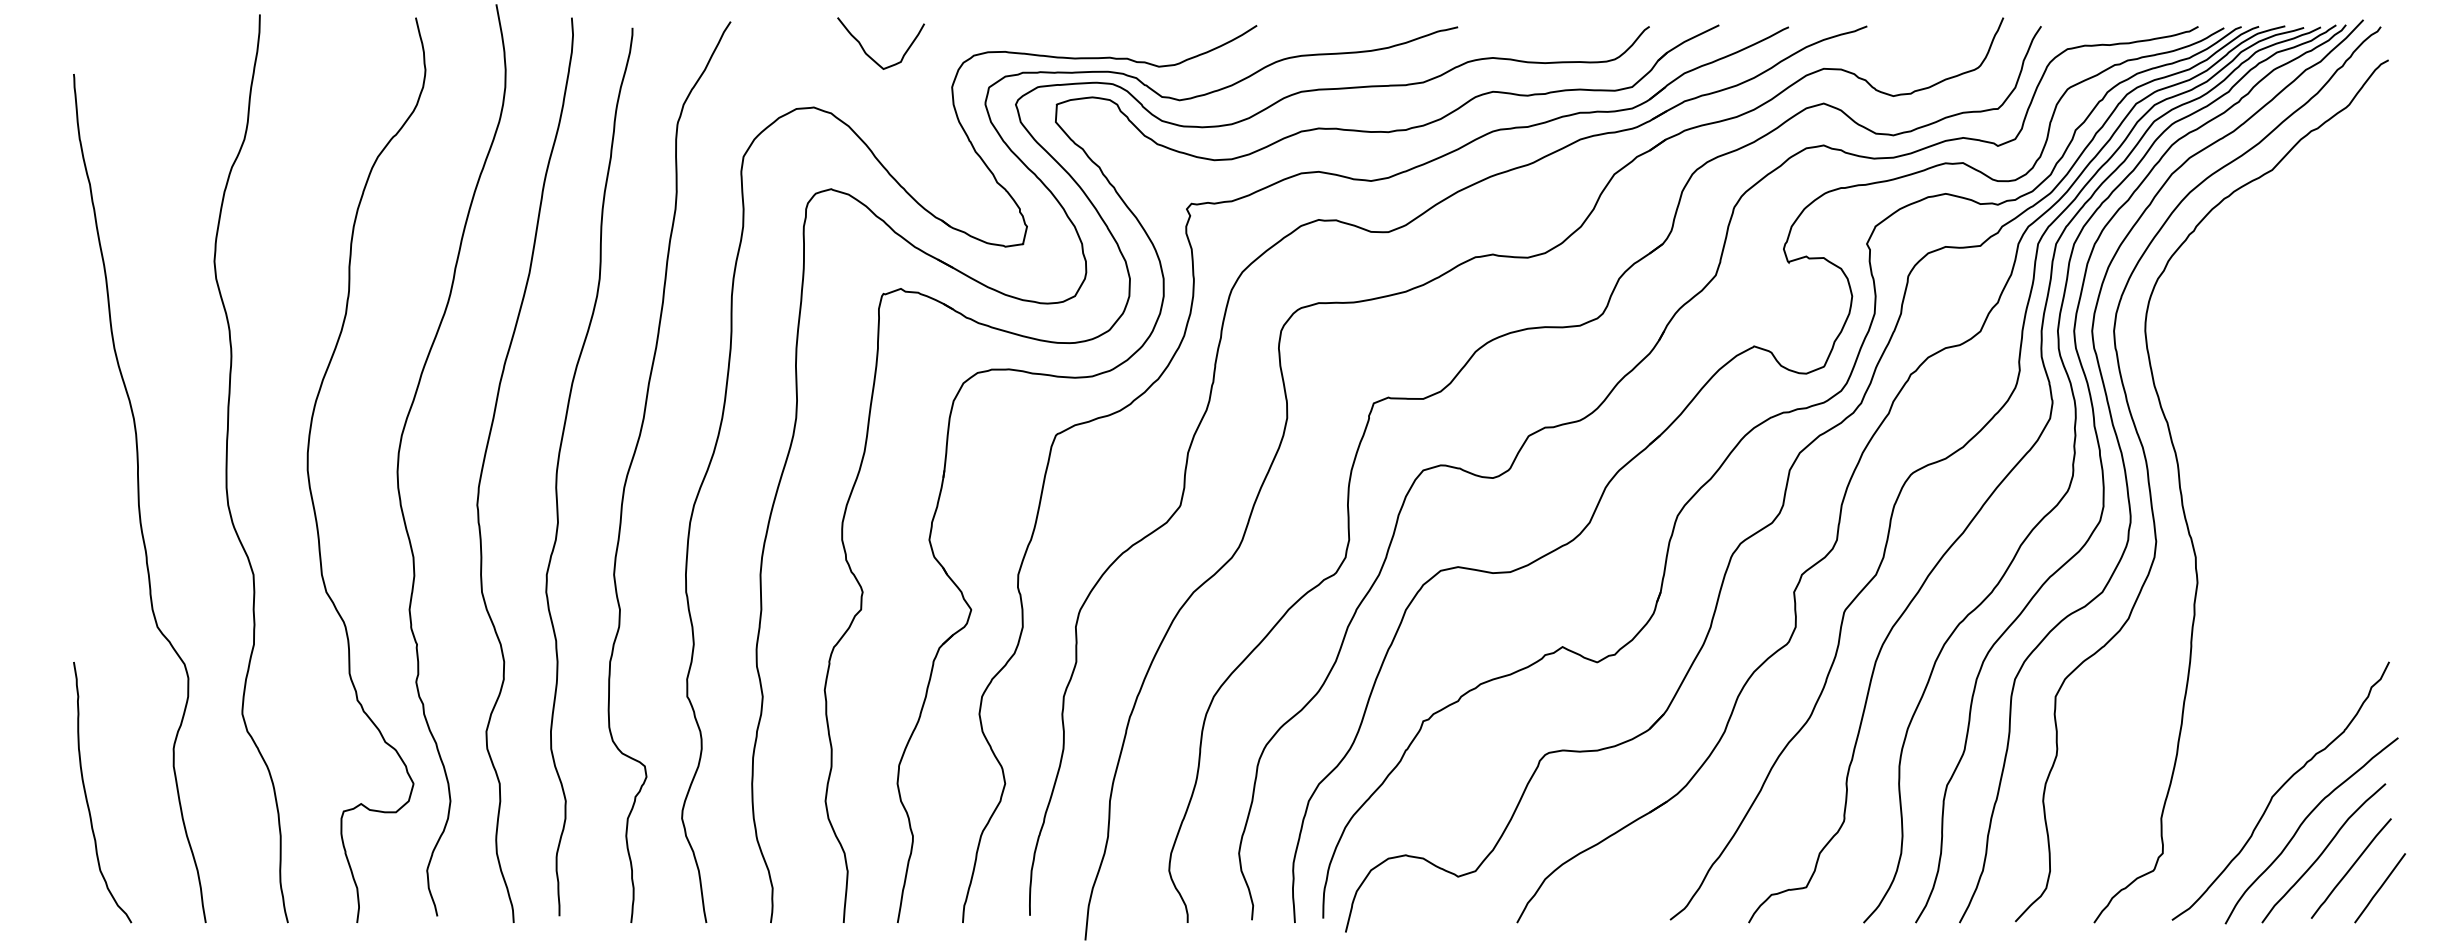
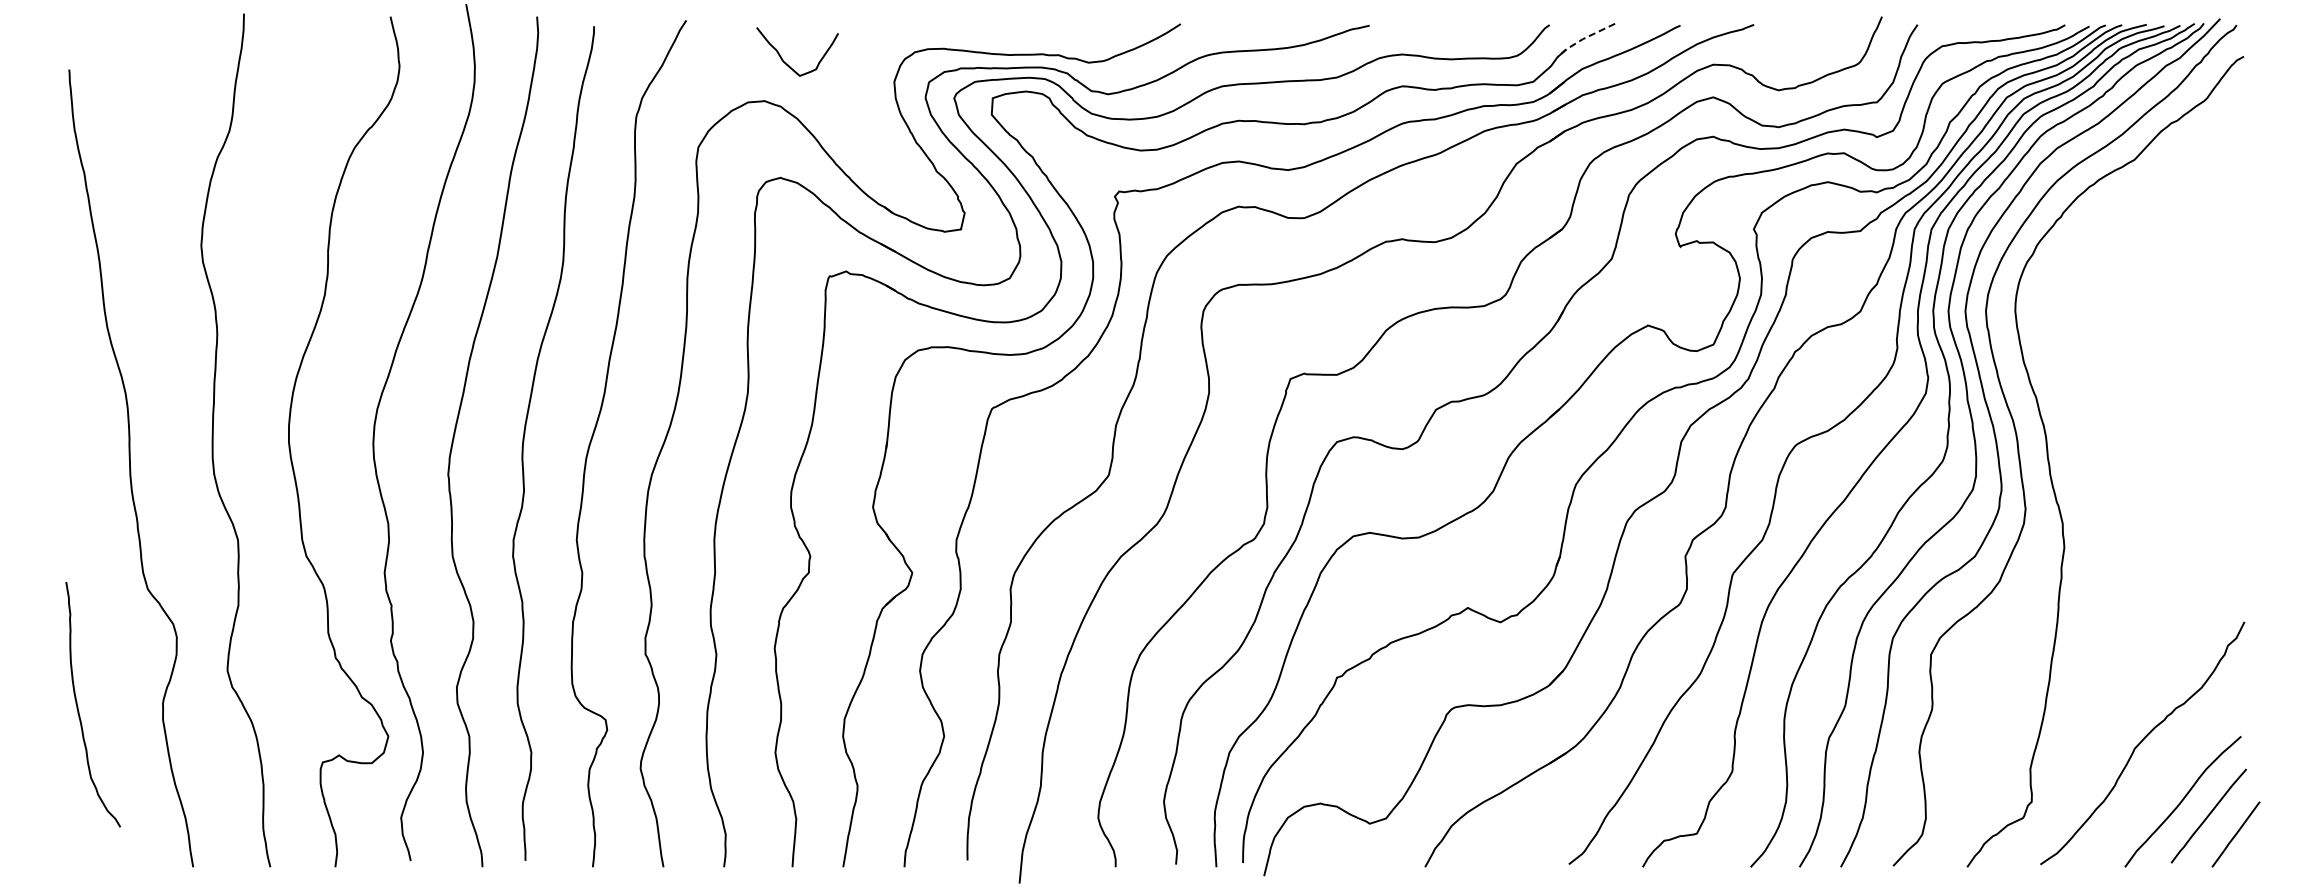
line: (1685, 41) -> (1583, 39), solid -> dashed
curve: (869, 54) -> (786, 62), moved
curve: (86, 794) -> (78, 706), moved
curve: (2303, 824) -> (2163, 774), removed

